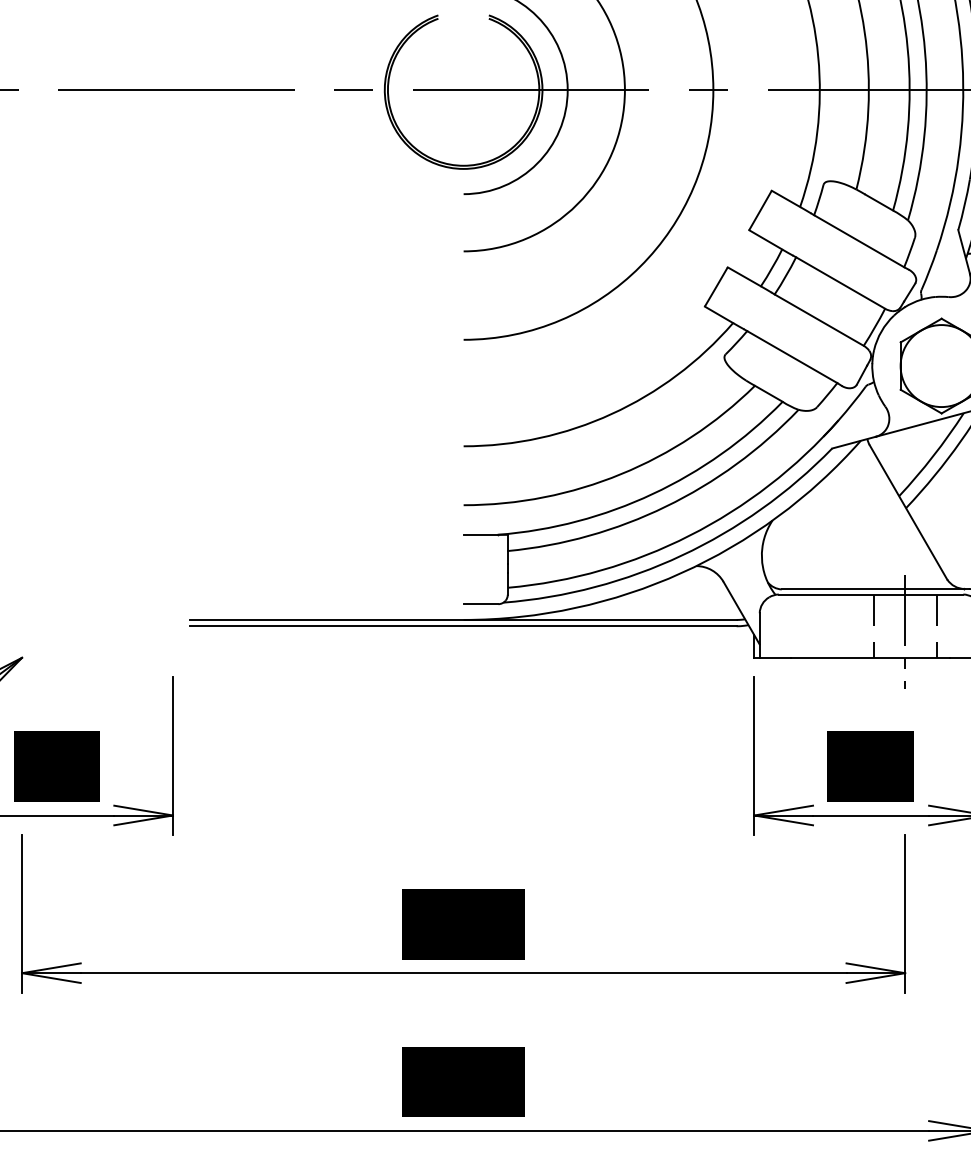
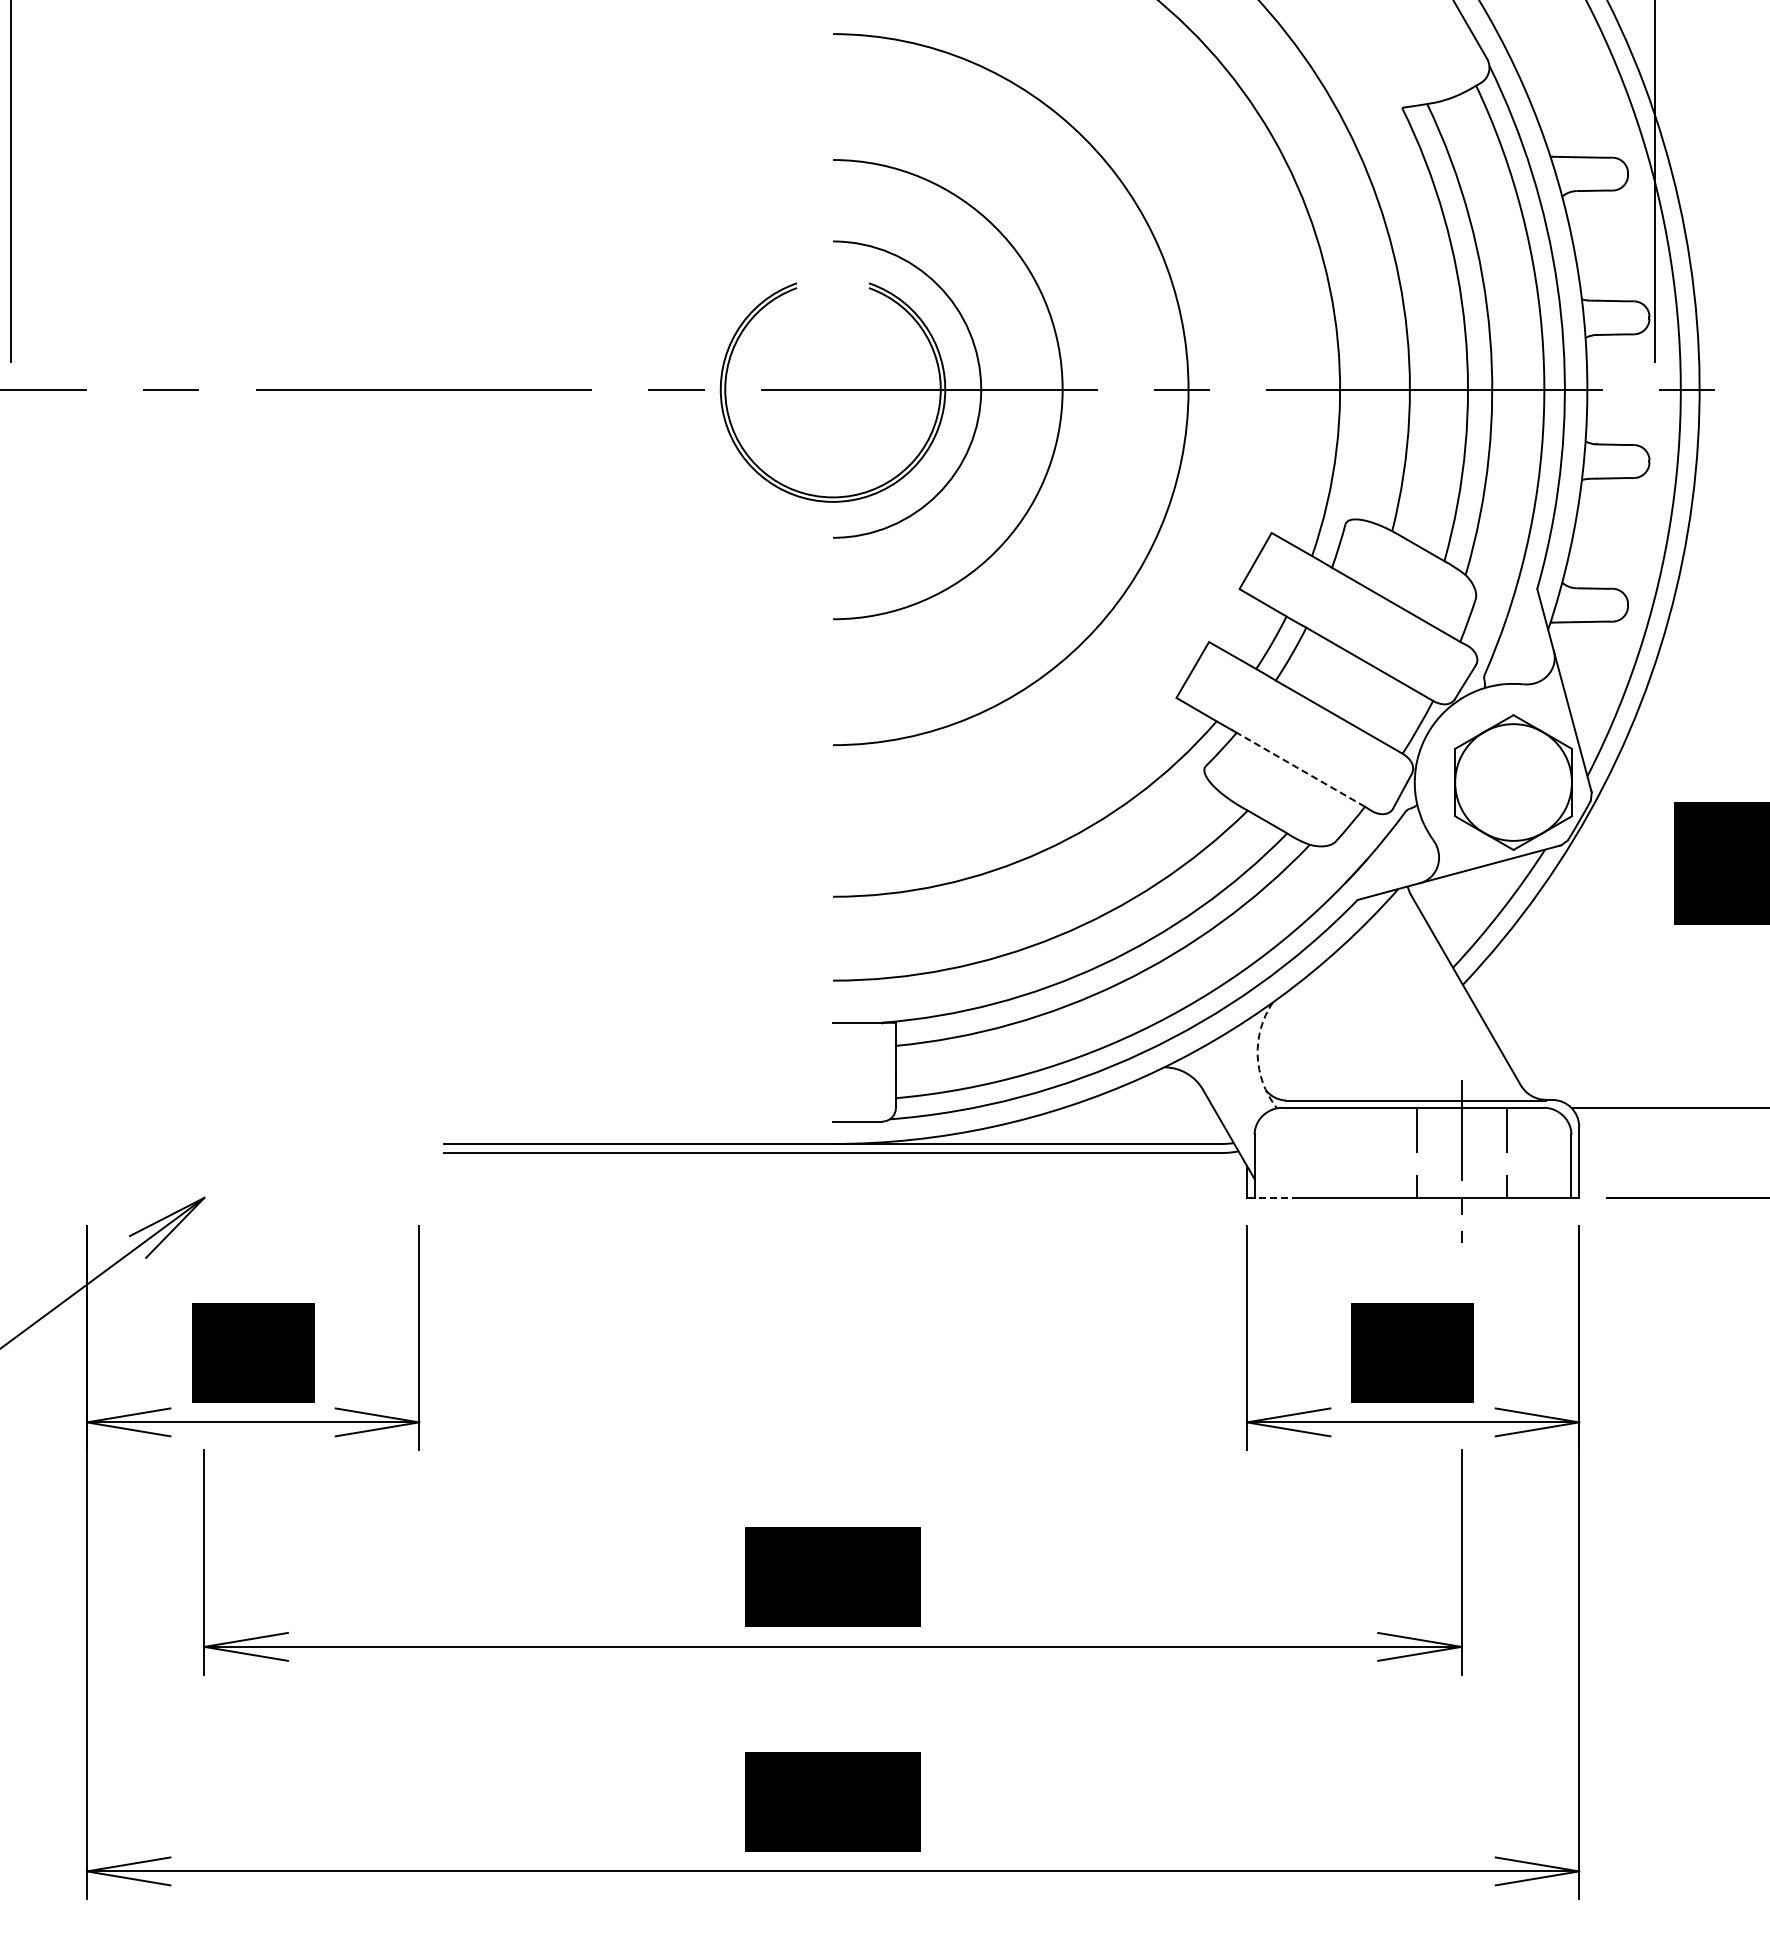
line: (791, 356) -> (1300, 769), solid -> dashed
arc: (761, 557) -> (1257, 1055), solid -> dashed
line: (775, 657) -> (1276, 1197), solid -> dashed

